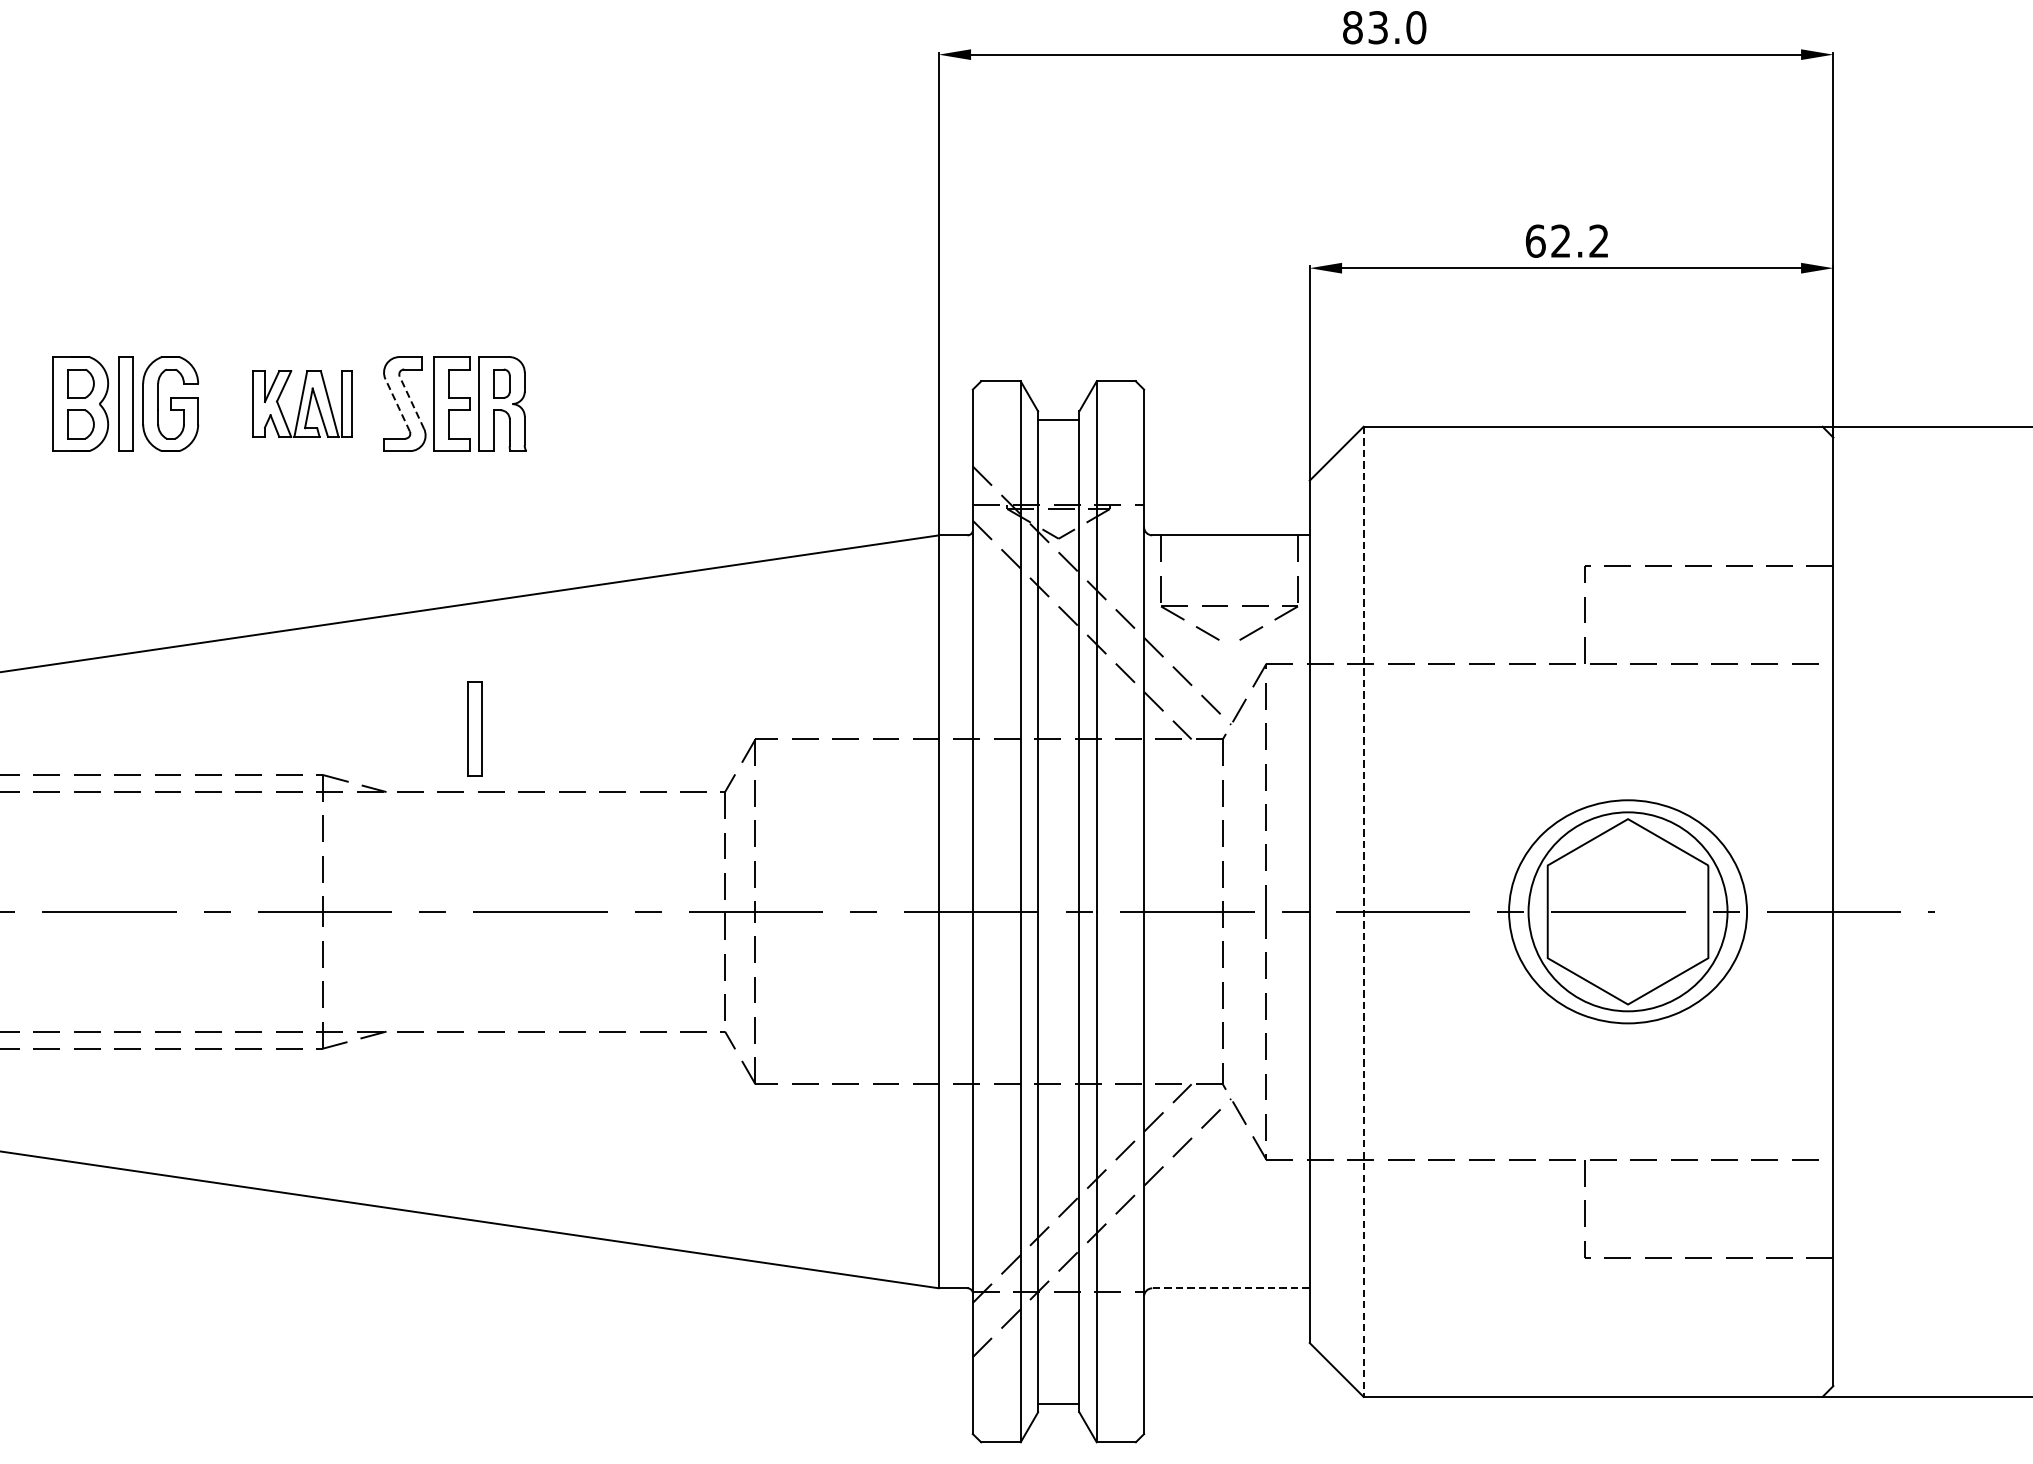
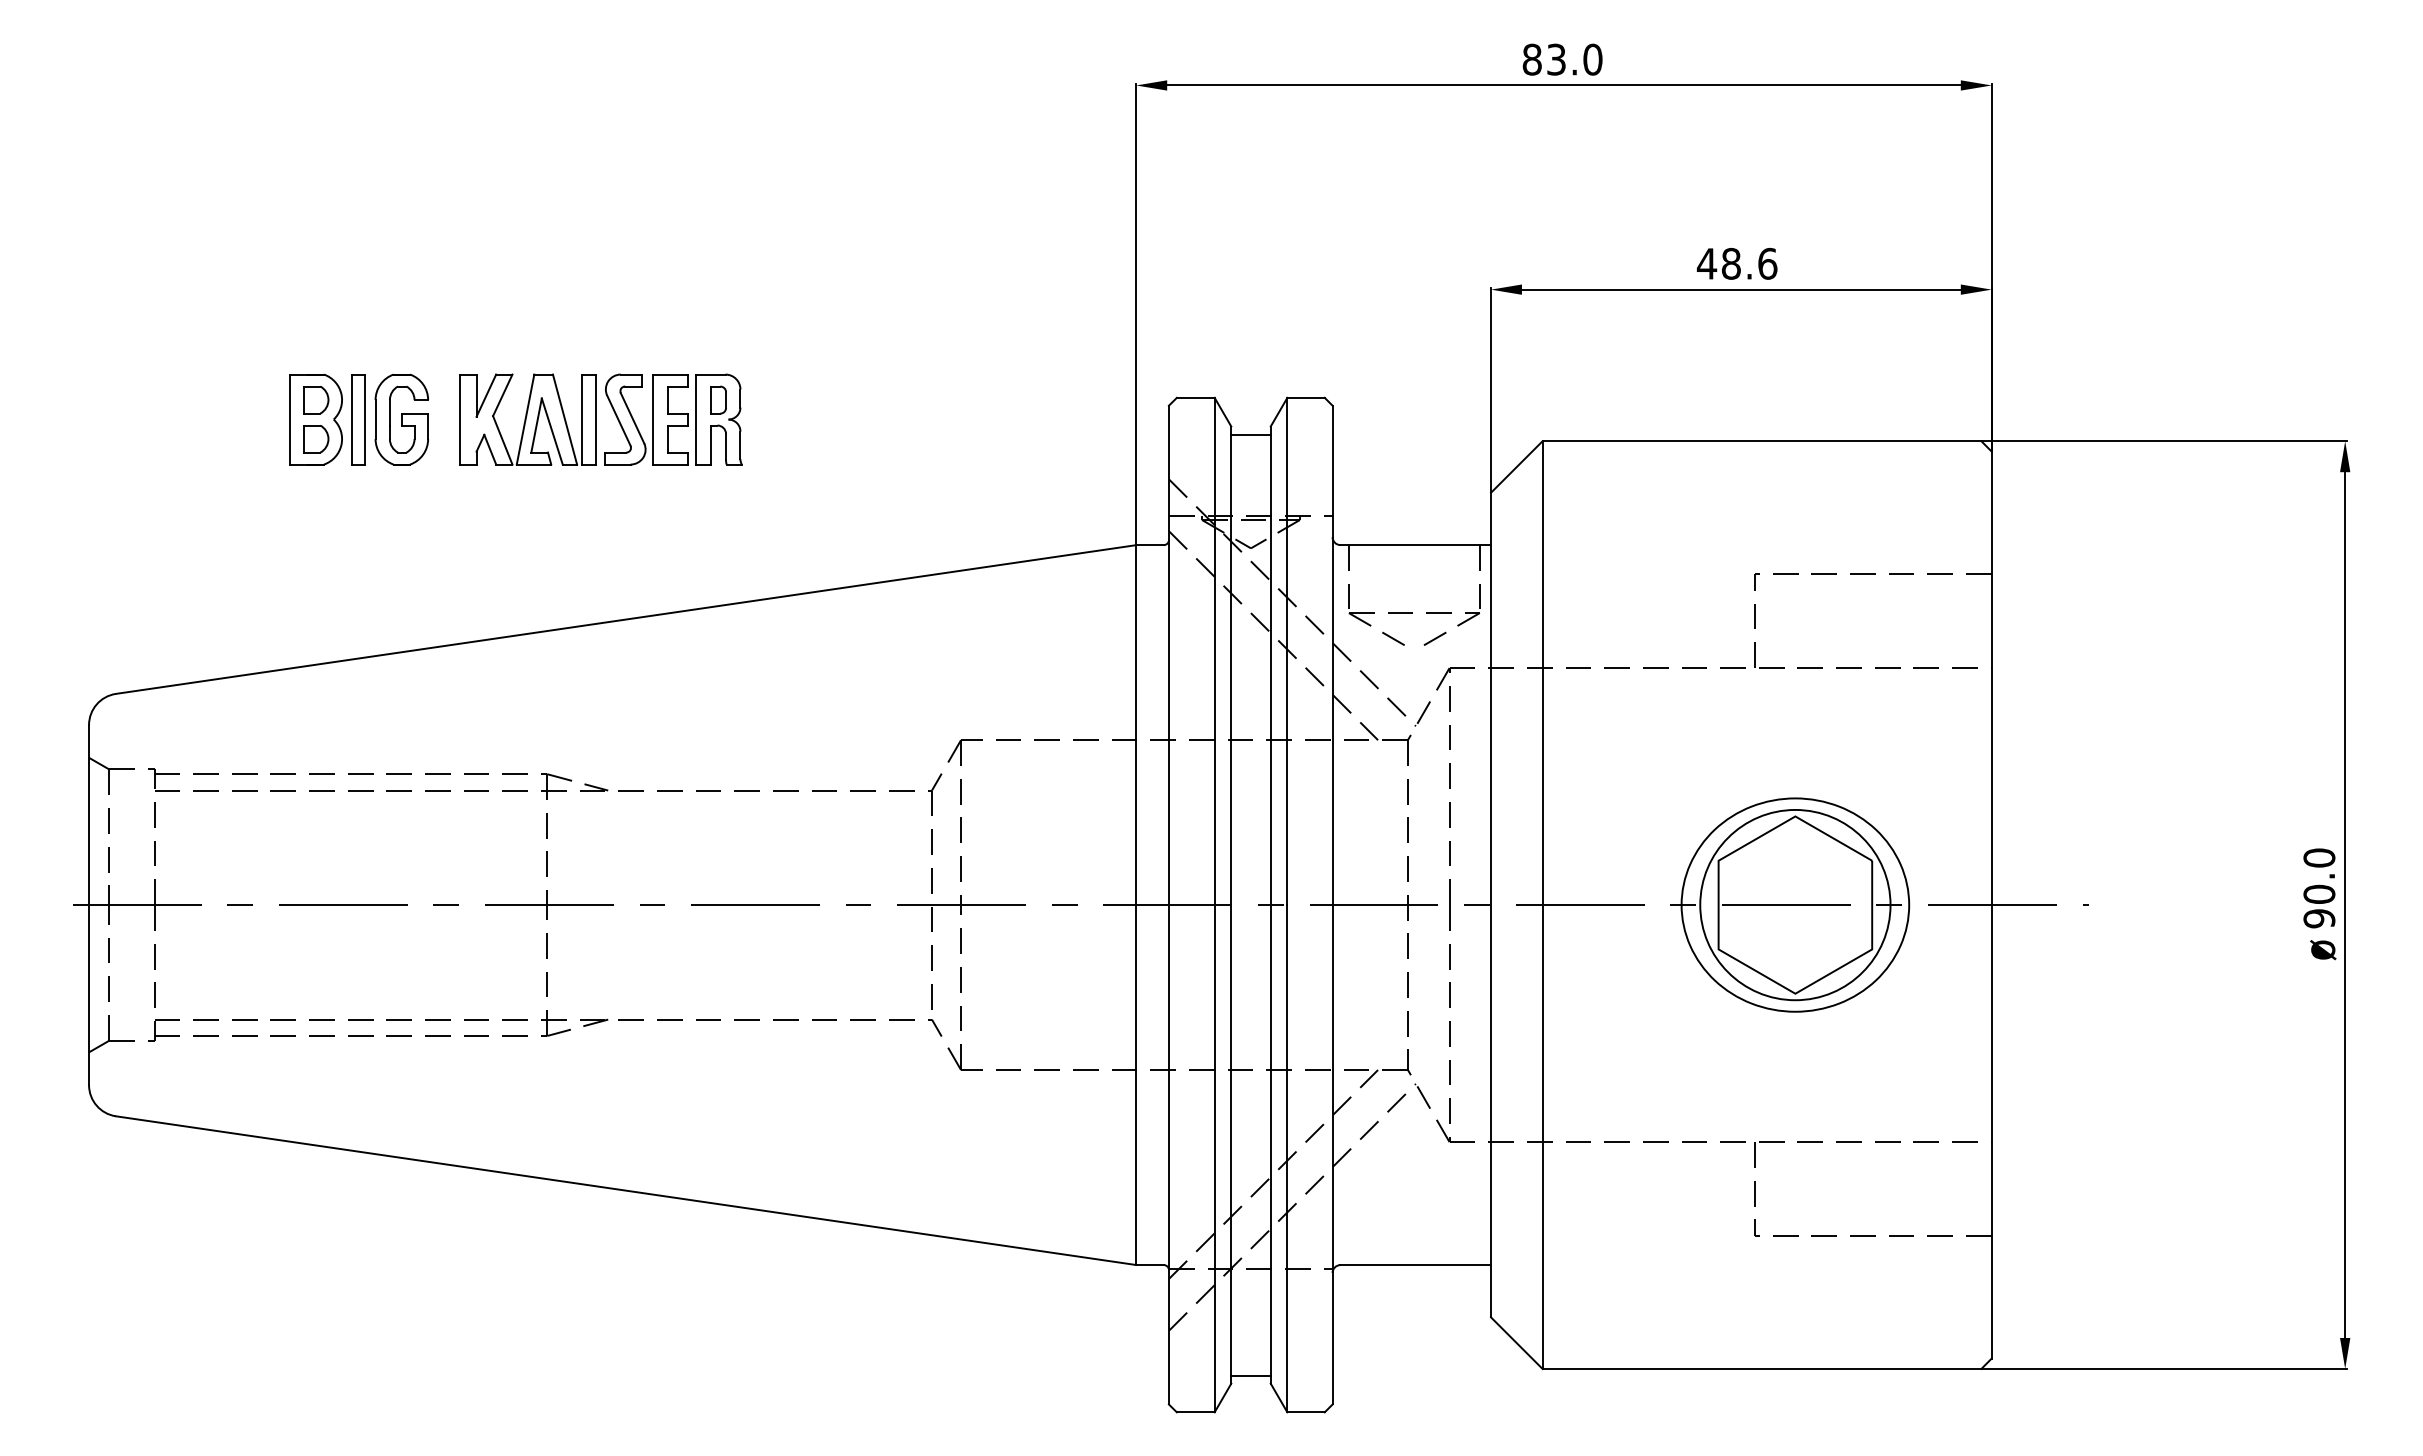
text: (1566, 240) -> (1736, 263), 62.2 -> 48.6
line: (411, 402) -> (632, 418), dashed -> solid
part: (302, 404) -> (527, 419), size x1.43
line: (397, 405) -> (618, 420), dashed -> solid
part: (474, 729) -> (692, 730), removed
line: (1363, 912) -> (1542, 905), dashed -> solid
line: (1230, 1288) -> (1415, 1265), dashed -> solid

